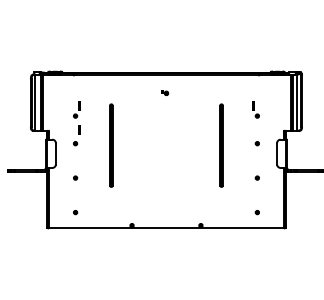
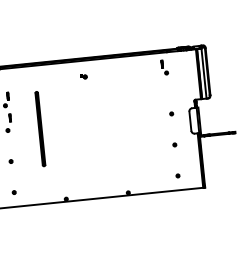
part: (255, 109) -> (164, 67), moved
line: (221, 145) -> (139, 118), removed

